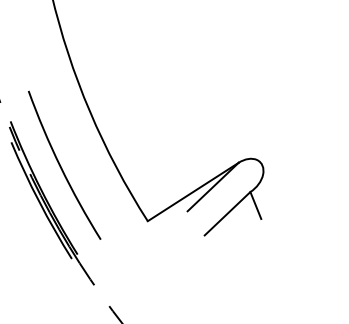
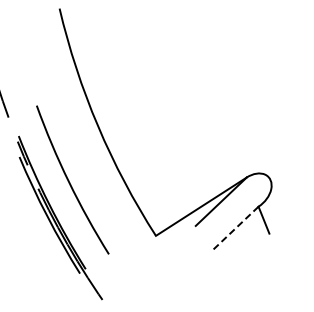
line: (227, 213) -> (235, 228), solid -> dashed

